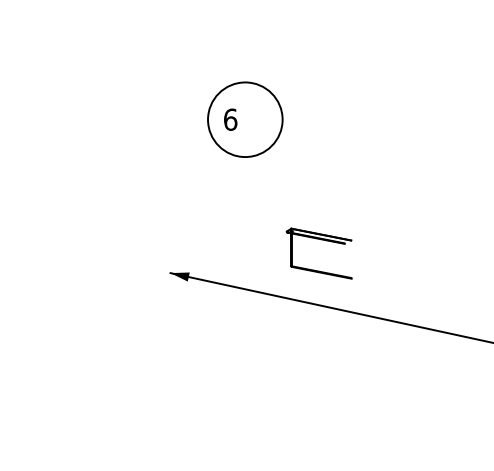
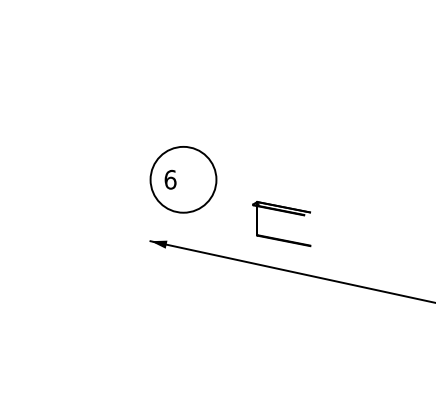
part: (245, 119) -> (183, 179), moved

